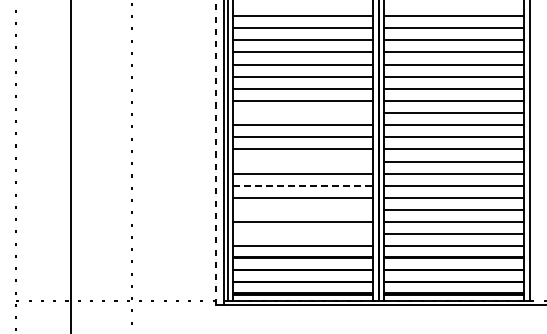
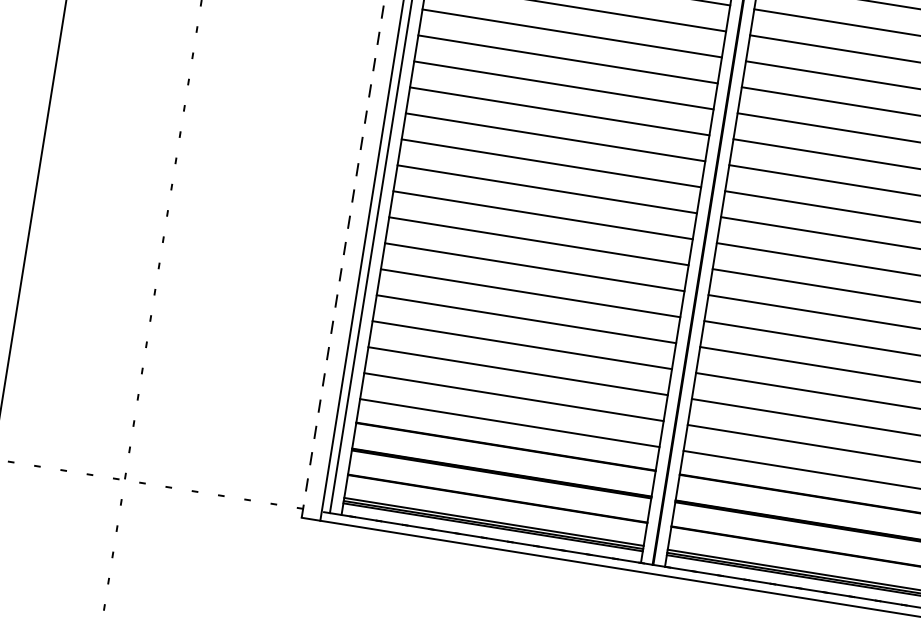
line: (303, 113) -> (555, 138), added
line: (303, 161) -> (539, 241), added
line: (303, 185) -> (531, 292), dashed -> solid
line: (303, 210) -> (522, 346), added
line: (303, 234) -> (514, 397), added

